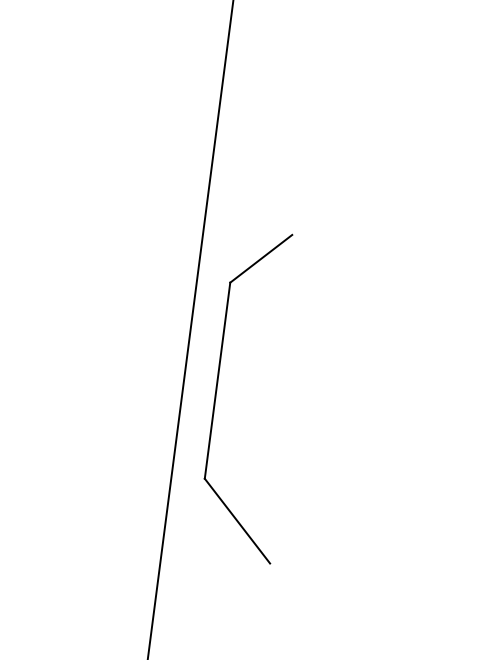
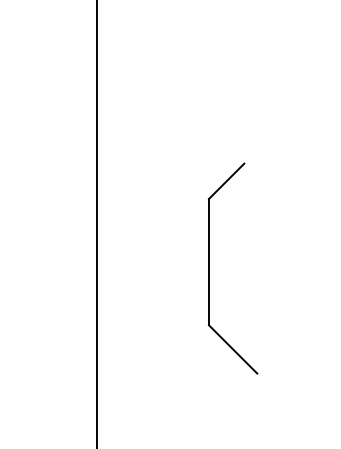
part: (217, 390) -> (209, 268), moved

